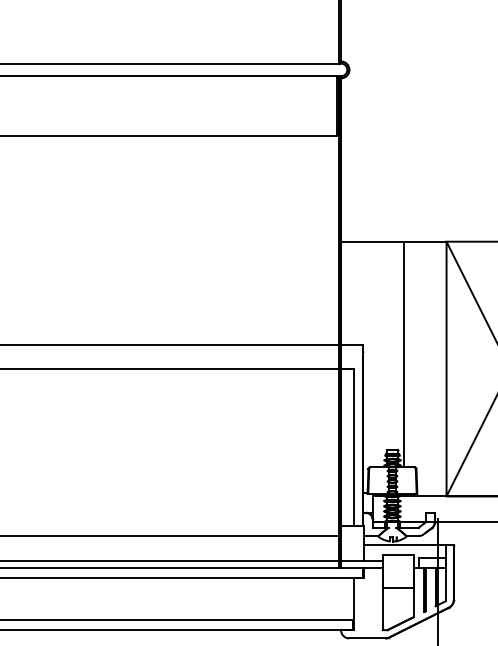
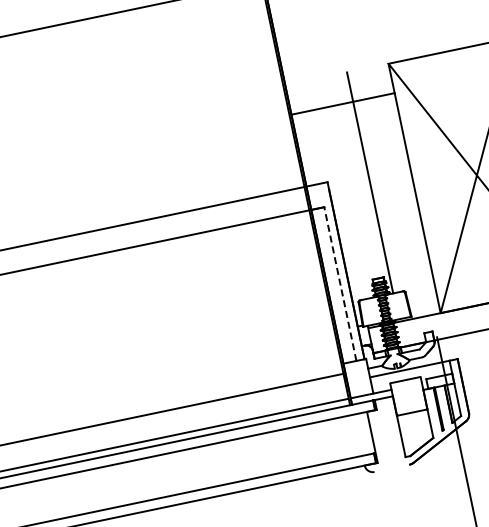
line: (393, 241) -> (342, 103), moved
line: (354, 447) -> (340, 284), solid -> dashed
line: (367, 638) -> (392, 468), removed

